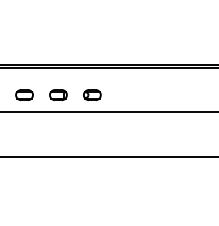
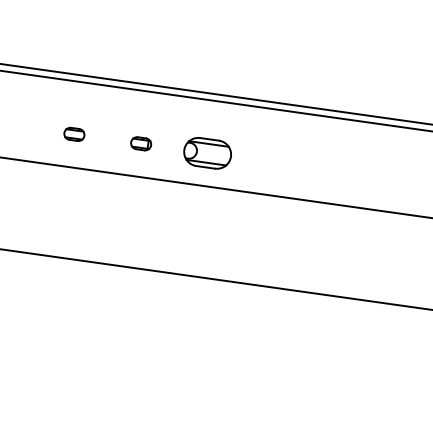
part: (24, 94) -> (74, 133), size x0.6
part: (58, 94) -> (141, 142), size x0.6
part: (92, 94) -> (208, 152), size x1.4

